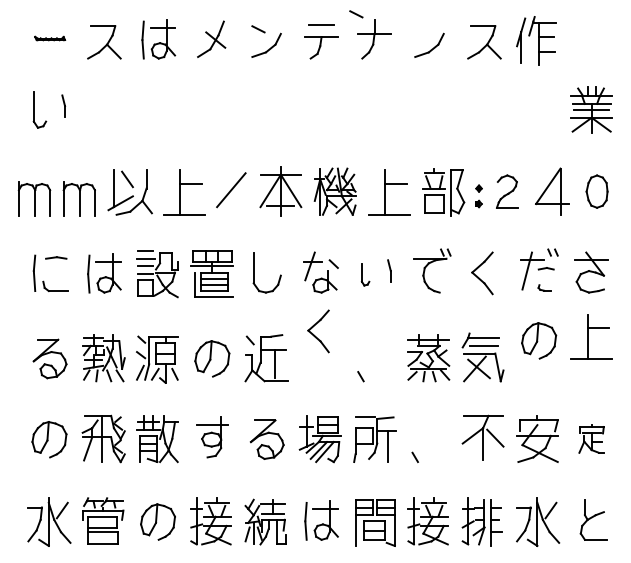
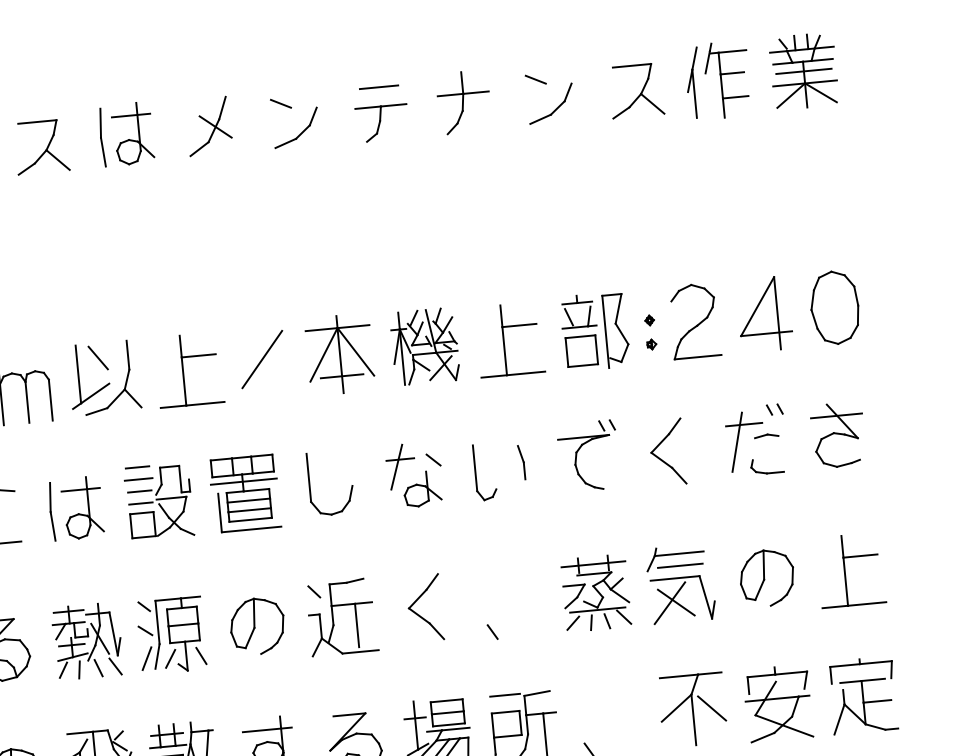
line: (356, 14) -> (536, 79), moved
part: (591, 109) -> (803, 70), moved
part: (506, 191) -> (693, 320), size x1.43
part: (596, 191) -> (833, 307), size x1.43
part: (365, 274) -> (484, 471), size x1.67
part: (544, 287) -> (766, 465), size x1.67
part: (318, 331) -> (424, 608), moved
part: (591, 336) -> (850, 569), moved
part: (539, 340) -> (767, 577), moved
part: (591, 438) -> (862, 694), size x1.67

